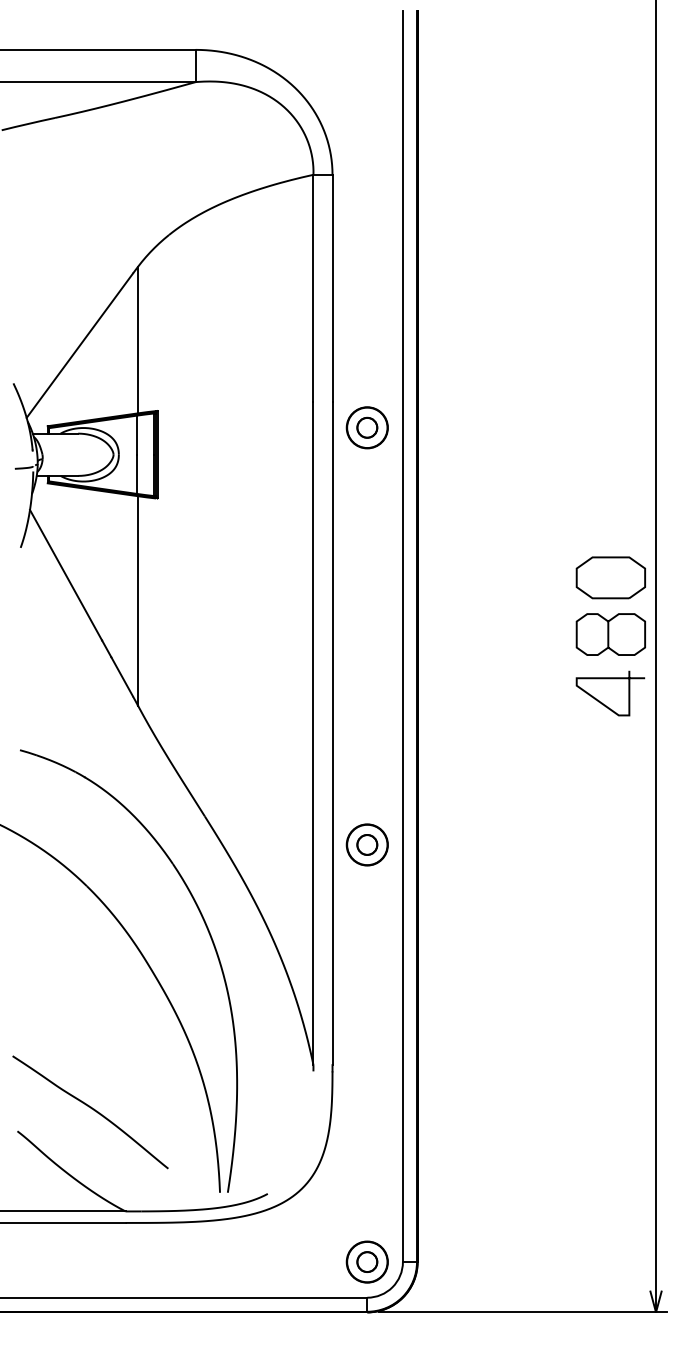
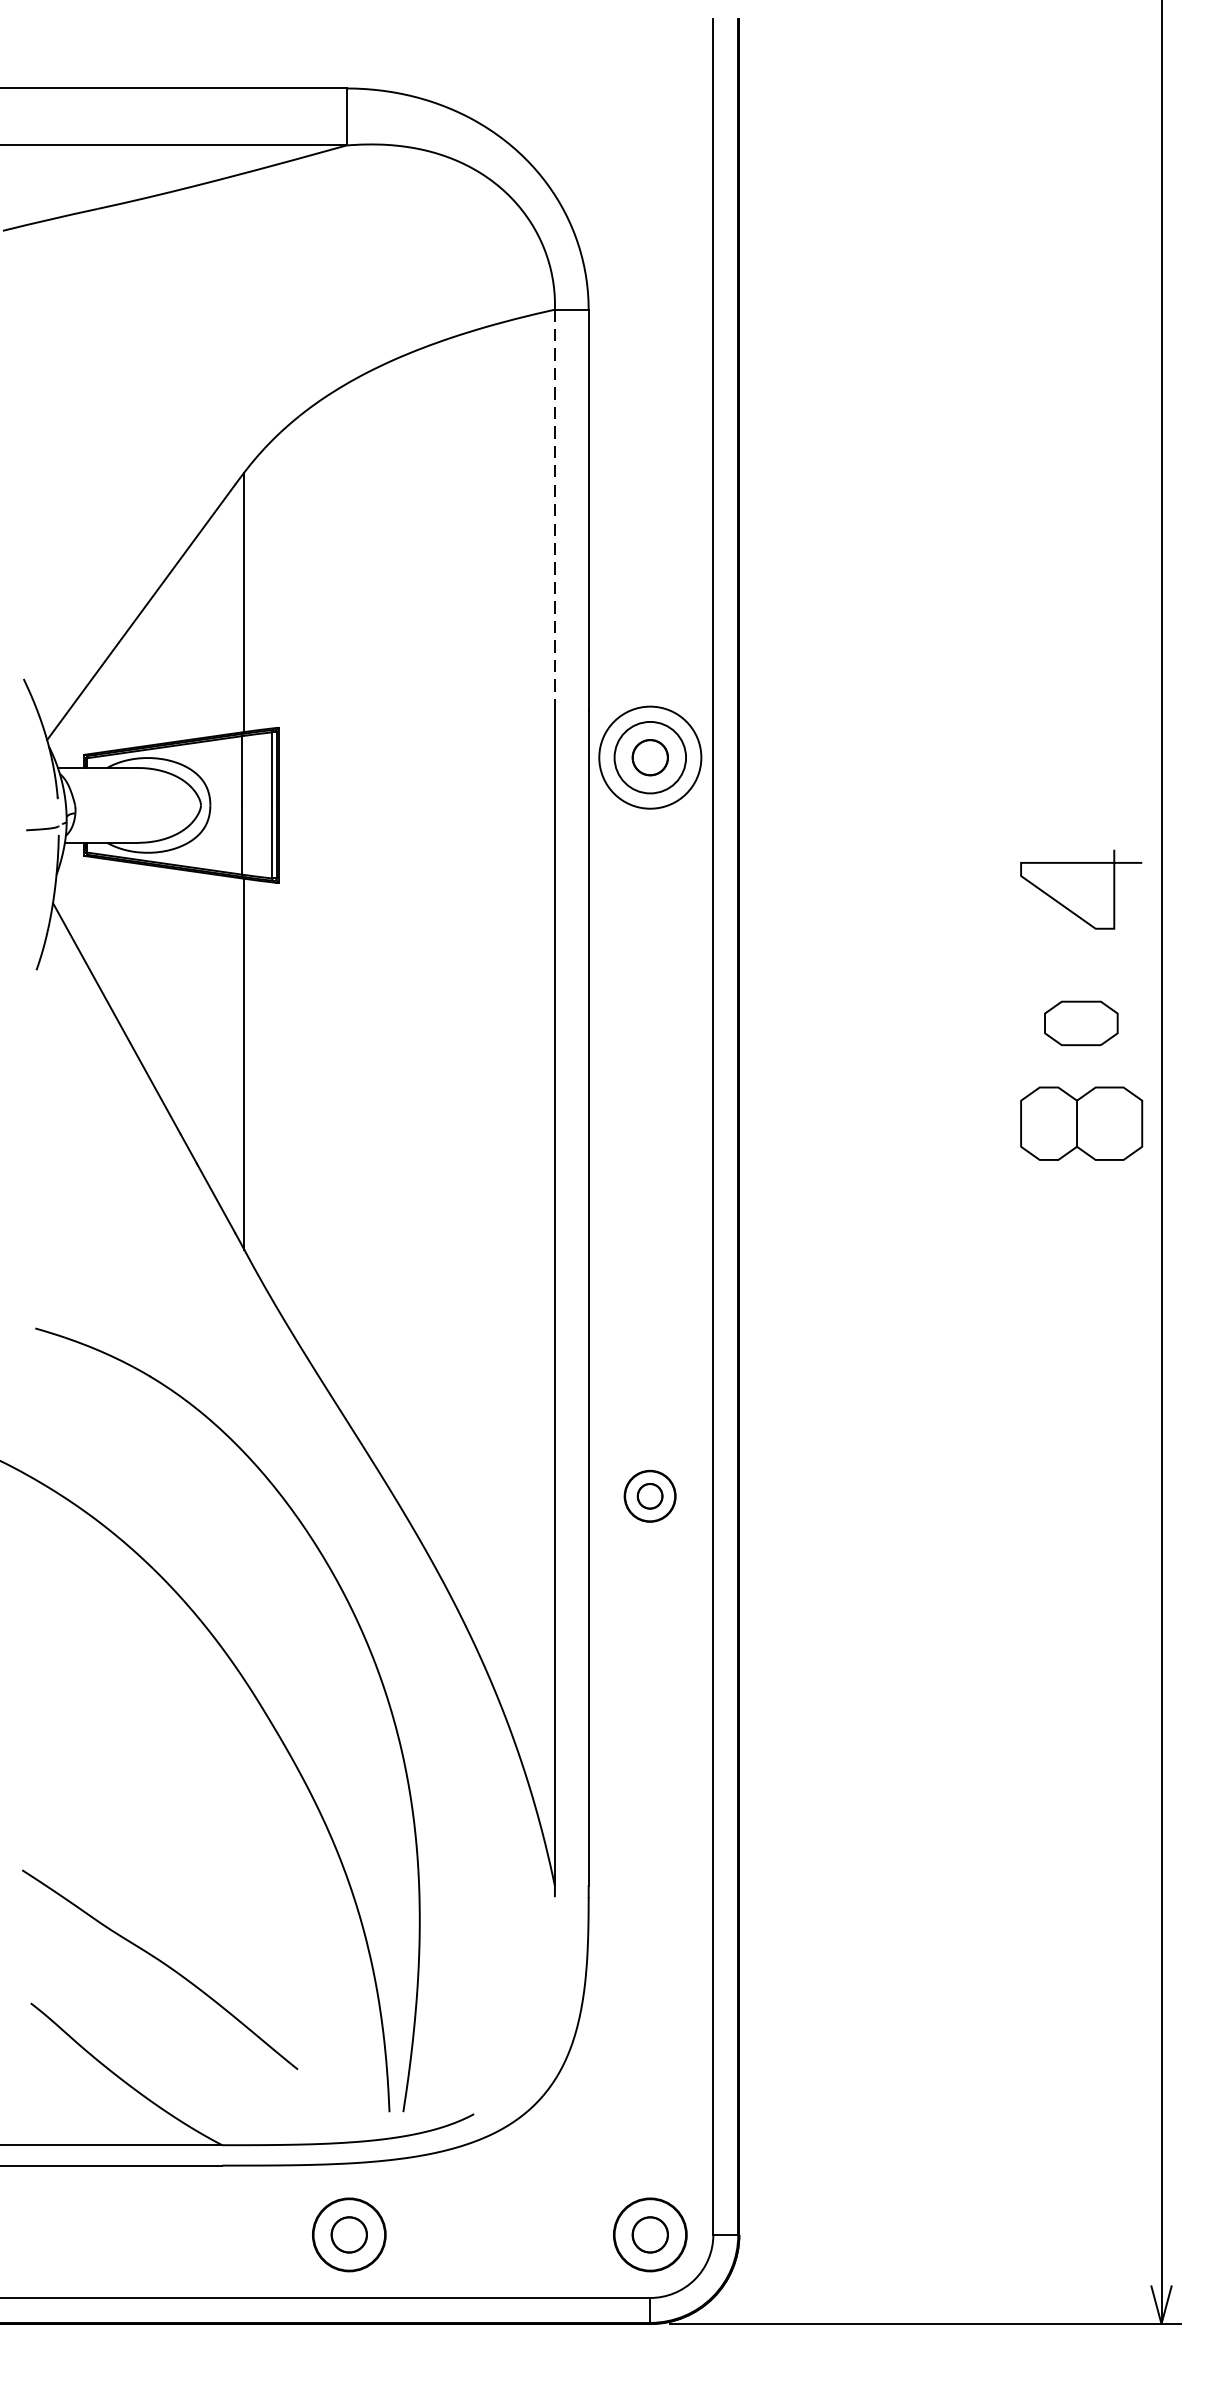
line: (313, 287) -> (554, 509), solid -> dashed
circle: (366, 427) -> (648, 757), size x1.4
part: (610, 577) -> (1080, 1022), size x0.6
curve: (602, 702) -> (1066, 905), moved
part: (366, 844) -> (648, 1495), size x0.7
part: (196, 1261) -> (347, 2233), added

